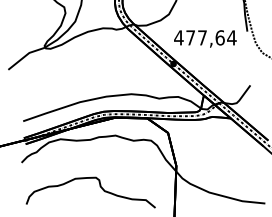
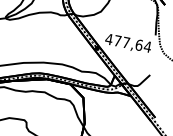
text: (205, 38) -> (128, 43), moved

